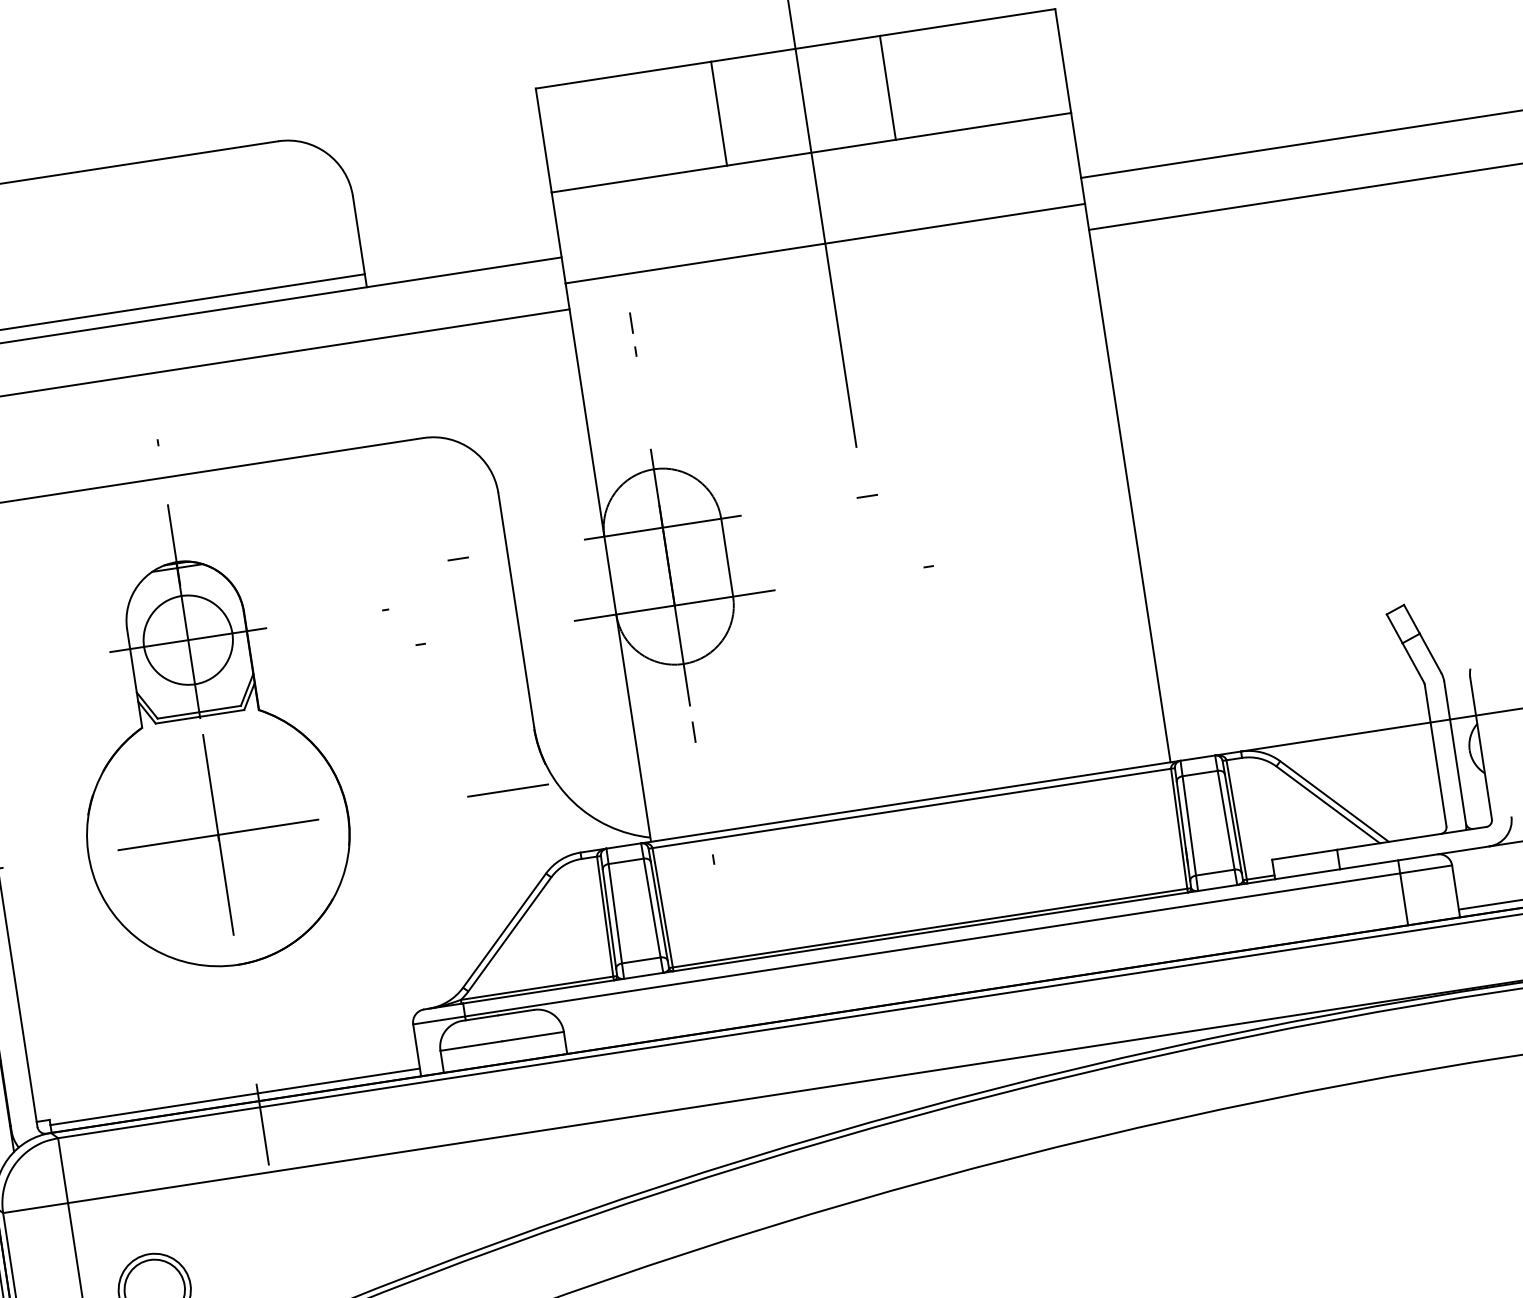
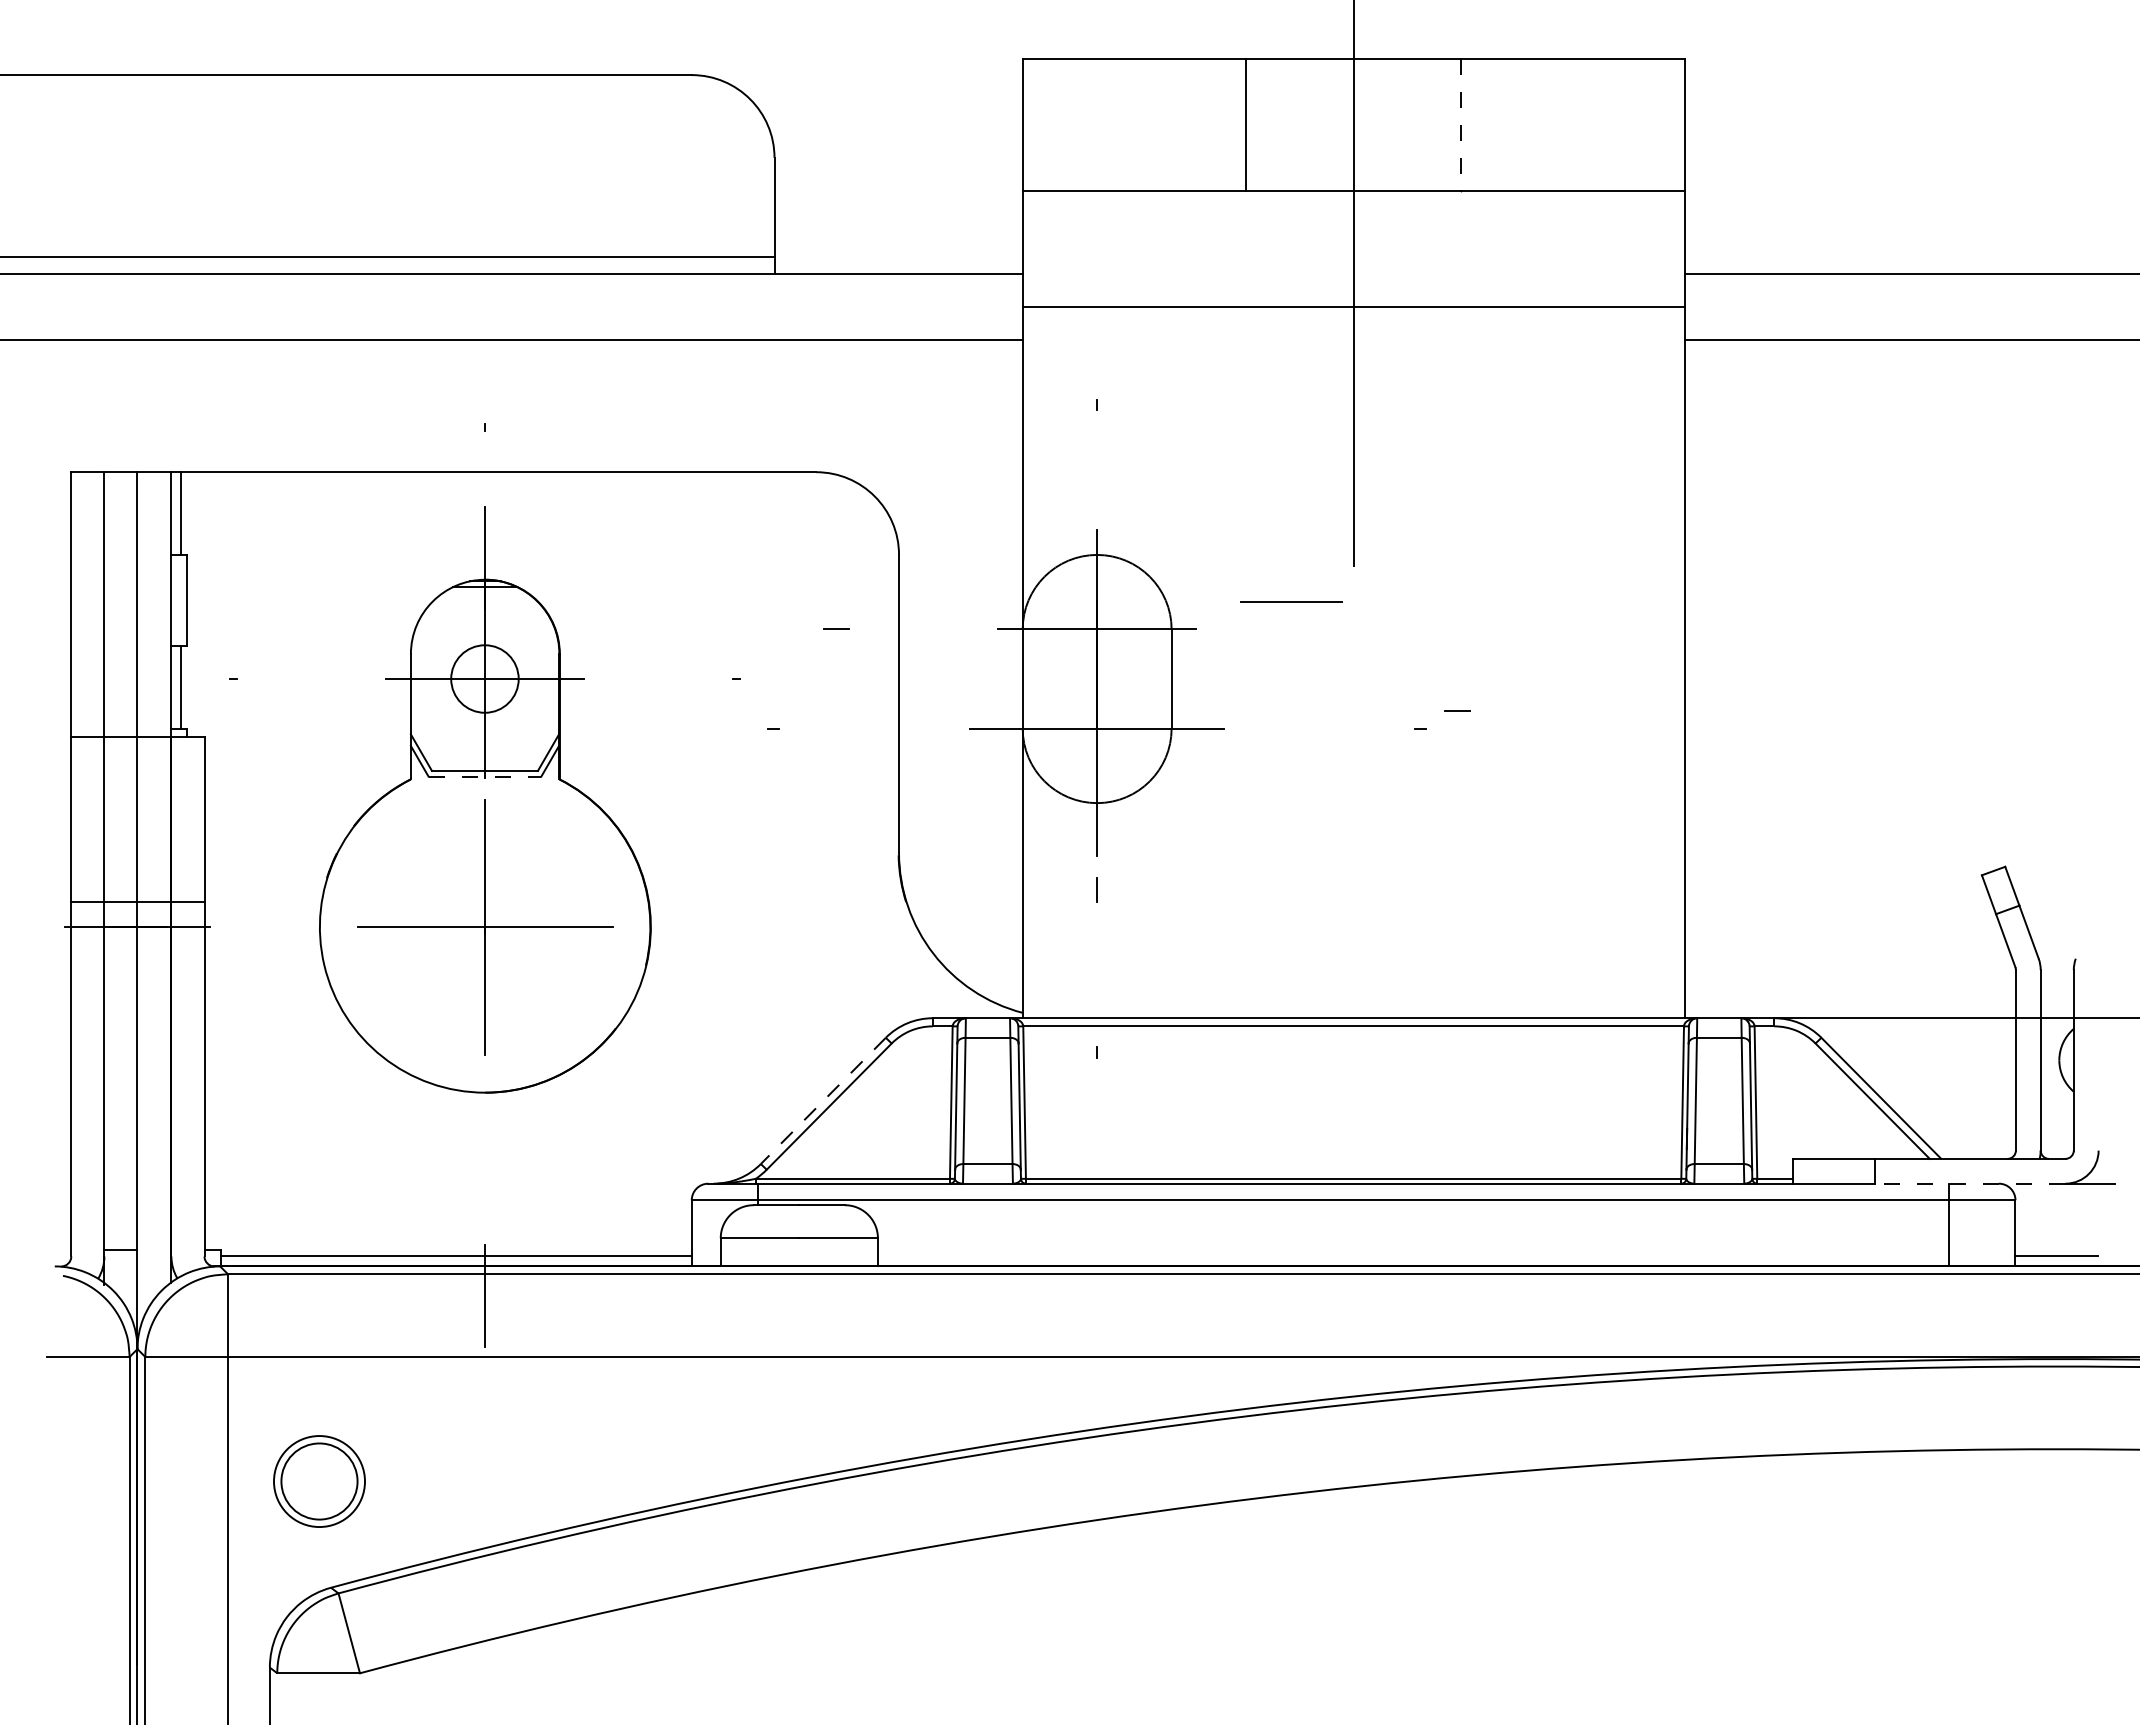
line: (888, 88) -> (1461, 125), solid -> dashed
line: (631, 322) -> (1097, 368), removed
line: (867, 495) -> (1457, 710), moved
circle: (187, 639) -> (484, 678), size x0.6
line: (200, 716) -> (485, 776), solid -> dashed
line: (508, 790) -> (1291, 601), moved
line: (1414, 857) -> (1969, 1183), solid -> dashed
line: (504, 930) -> (823, 1100), solid -> dashed

